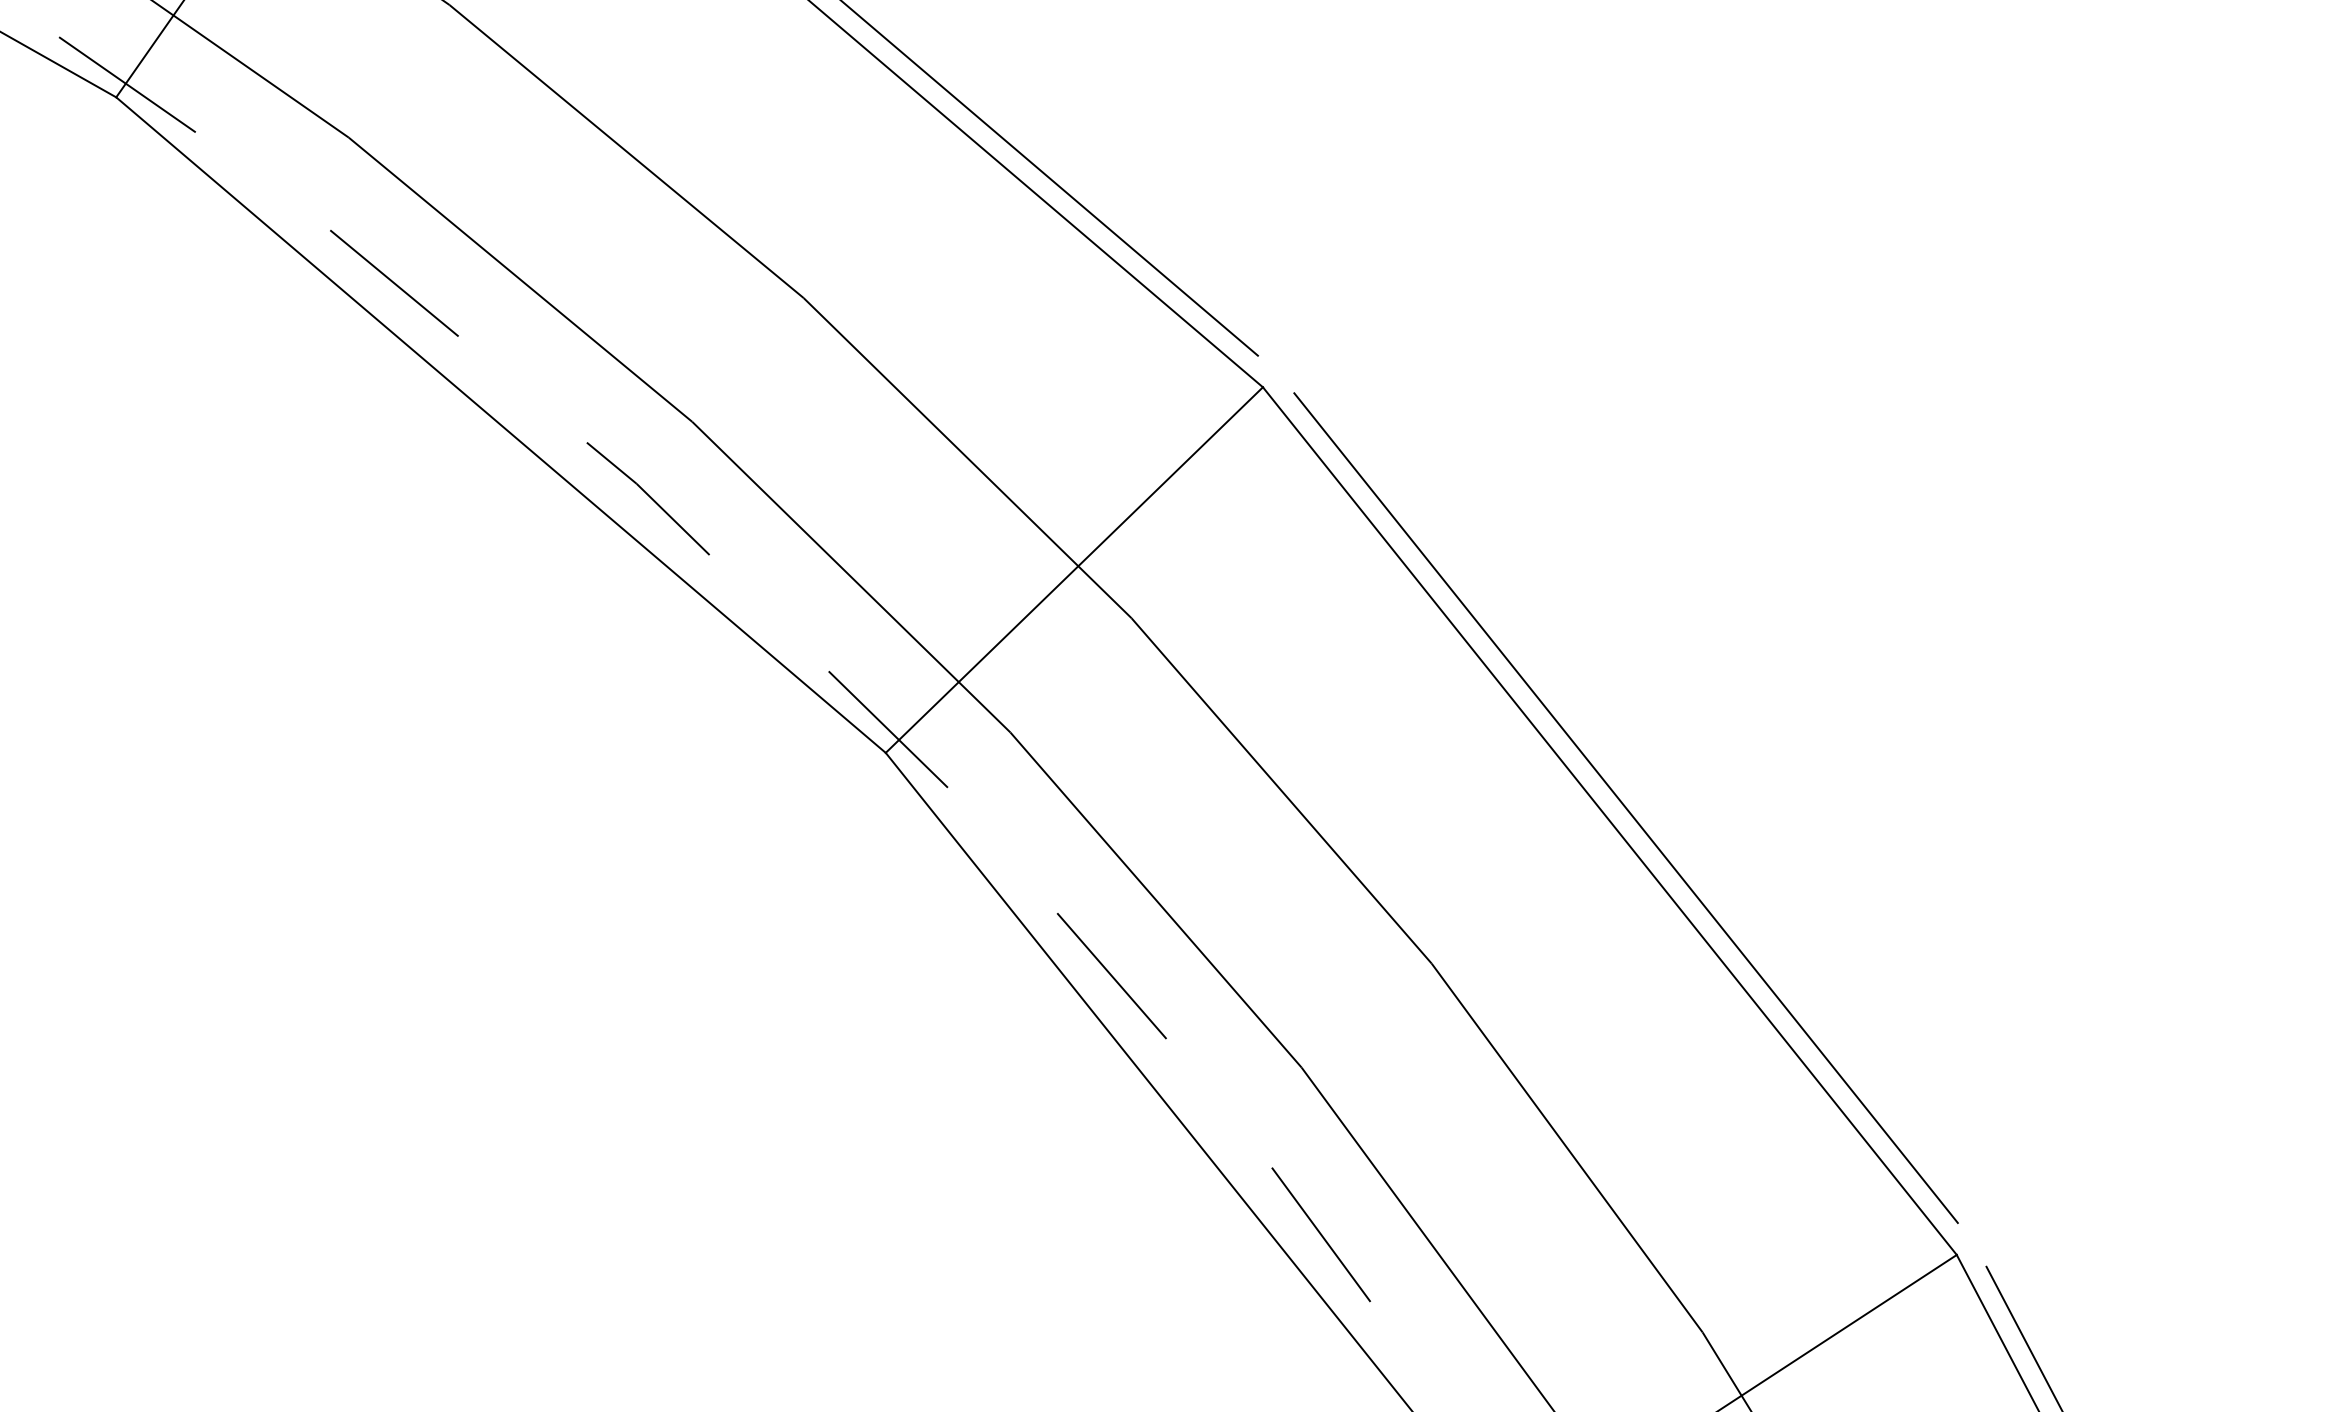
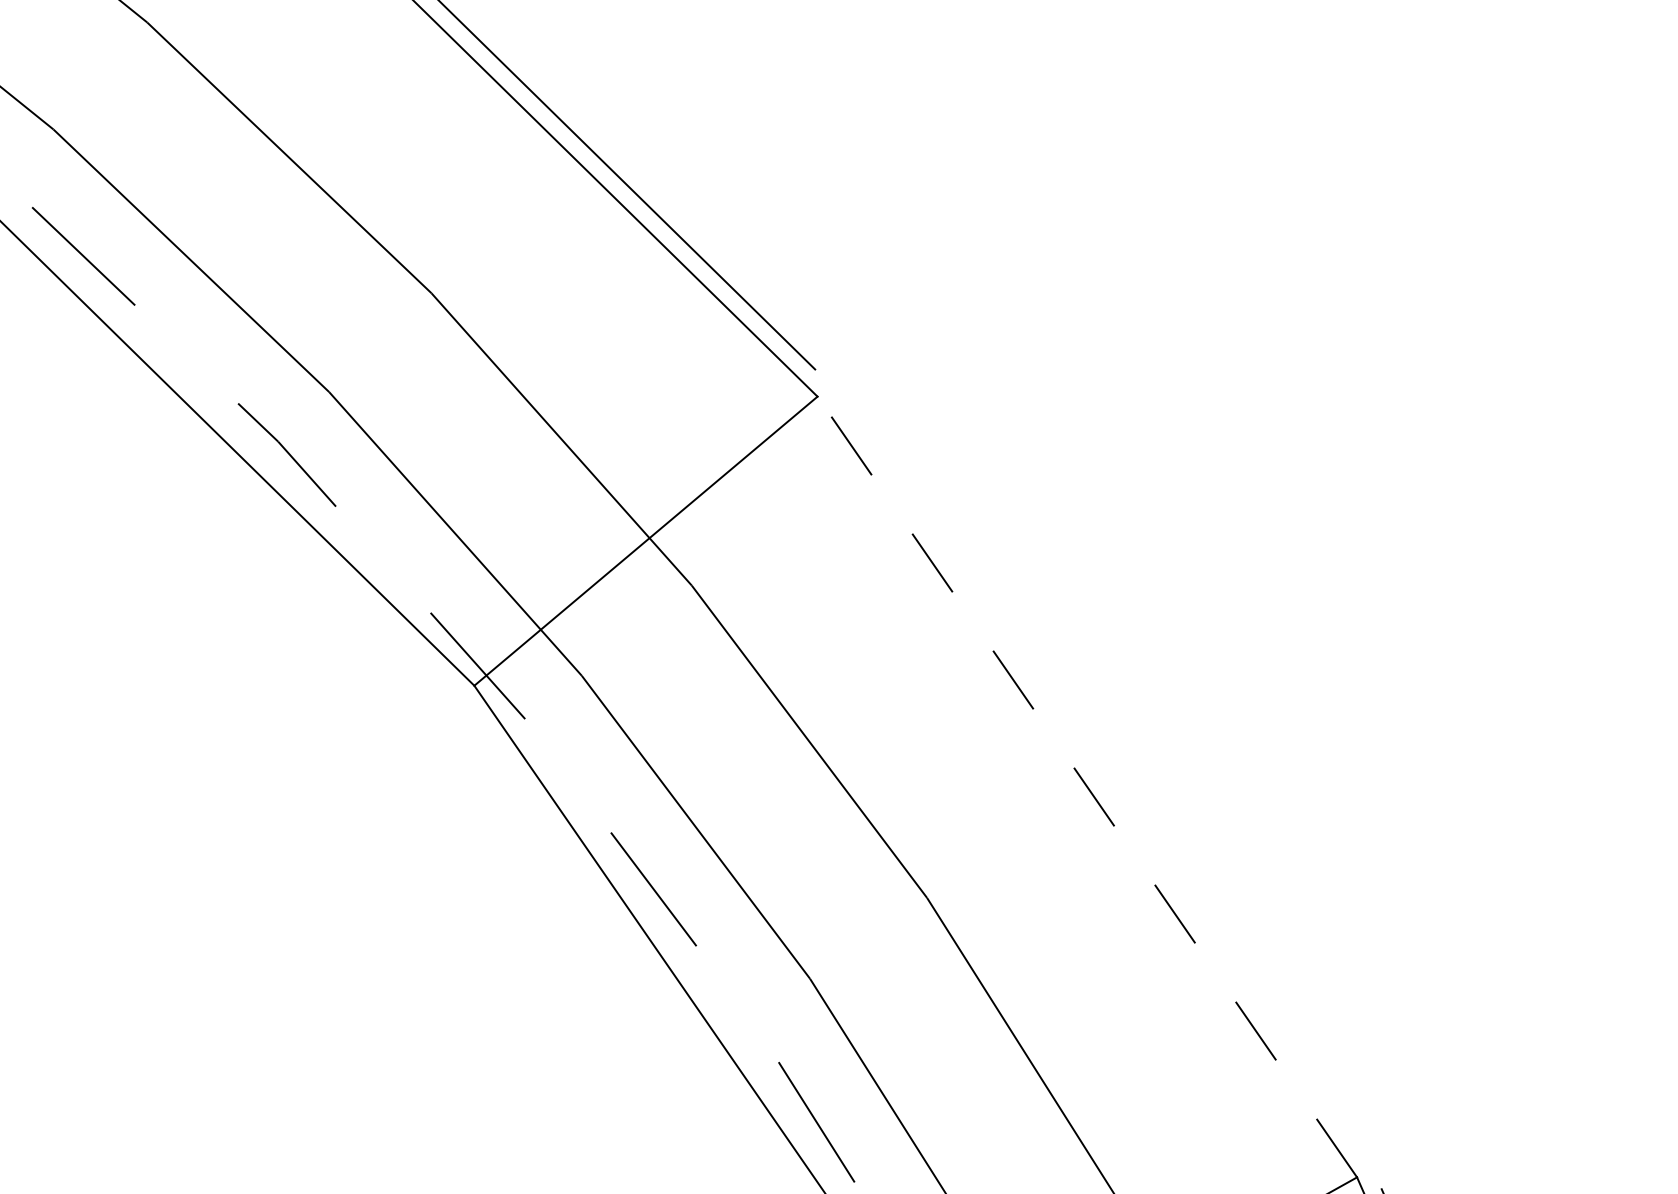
line: (1625, 808) -> (1101, 777), removed
line: (1609, 820) -> (1087, 786), solid -> dashed

